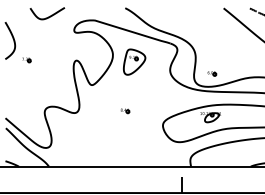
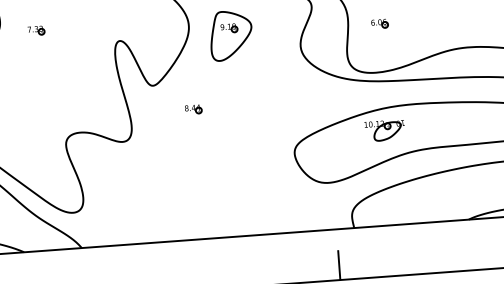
part: (26, 60) -> (36, 31), moved
part: (212, 73) -> (380, 23), moved
part: (125, 111) -> (194, 110), moved

